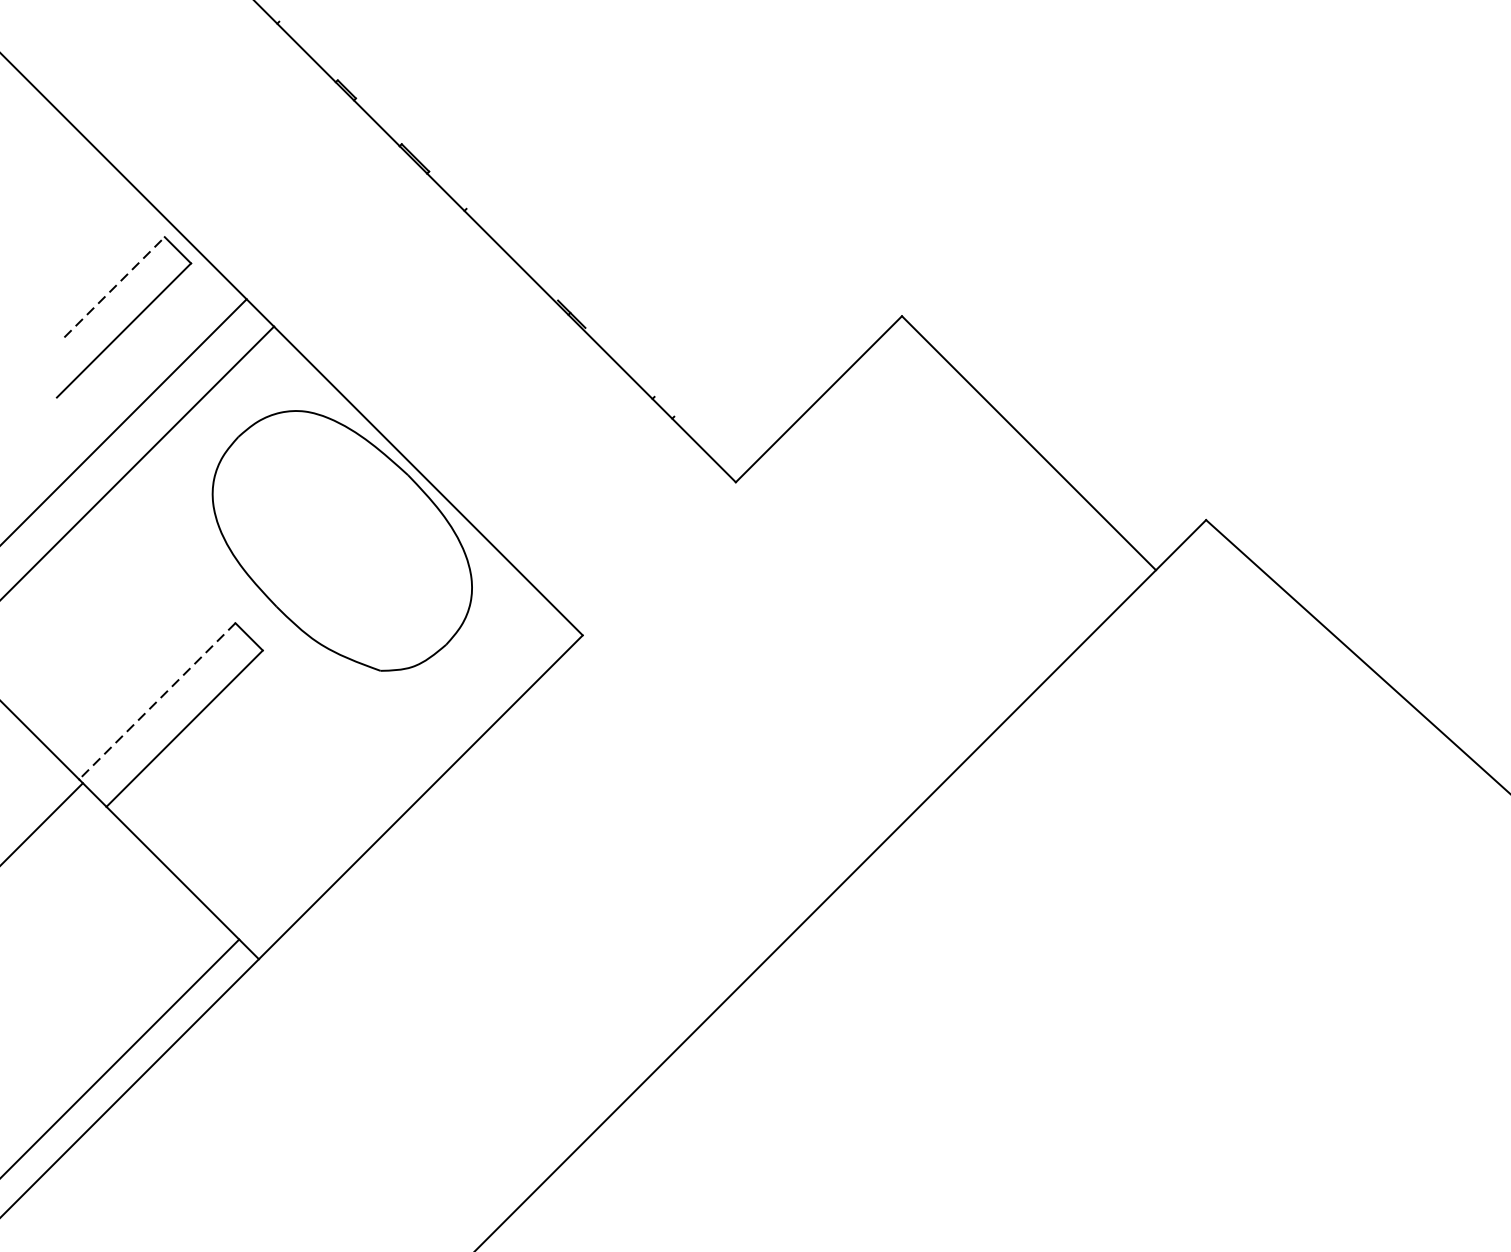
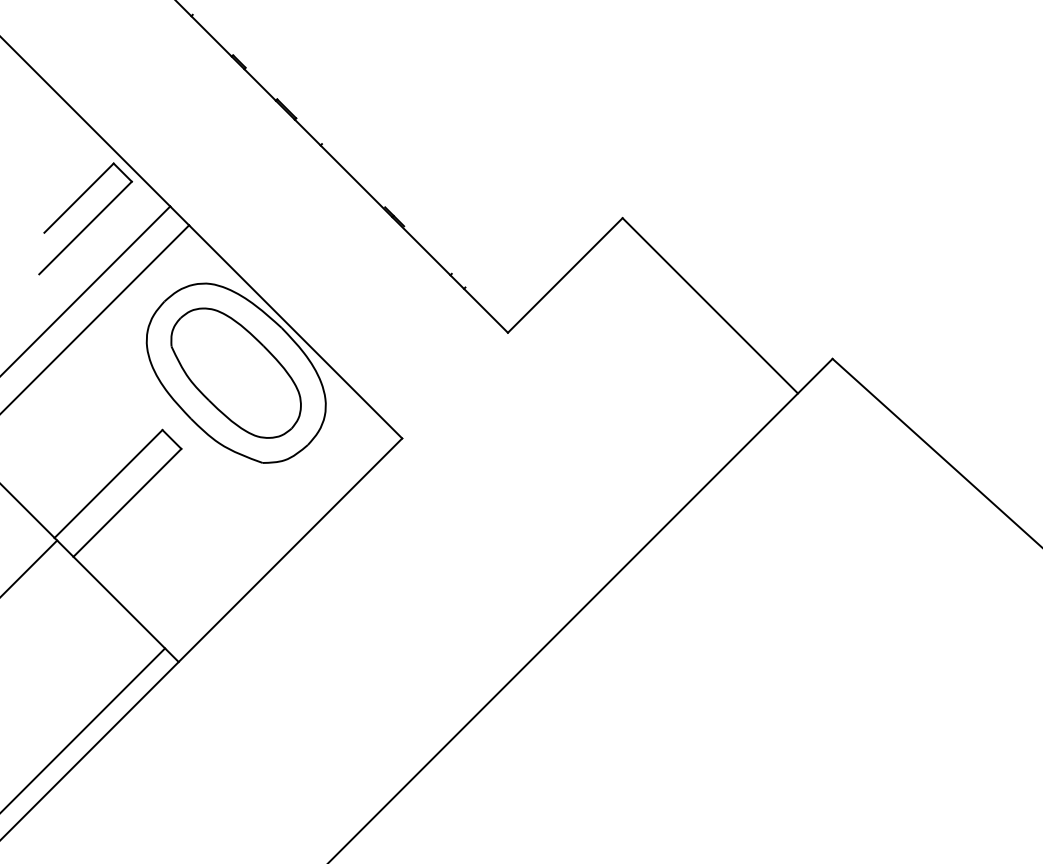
line: (115, 287) -> (79, 198), dashed -> solid
part: (341, 539) -> (235, 372), added
line: (157, 702) -> (108, 484), dashed -> solid

